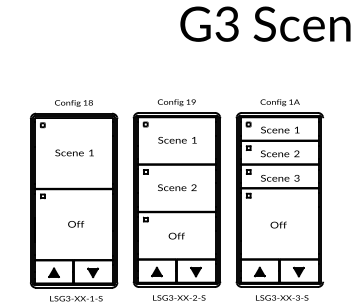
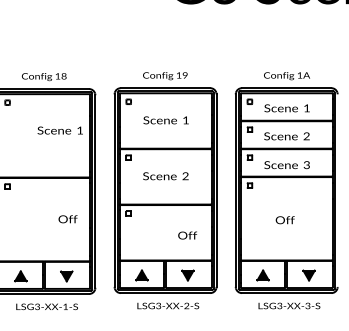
text: (74, 152) -> (60, 130), moved
text: (76, 224) -> (68, 219), moved
text: (176, 235) -> (187, 234), moved

